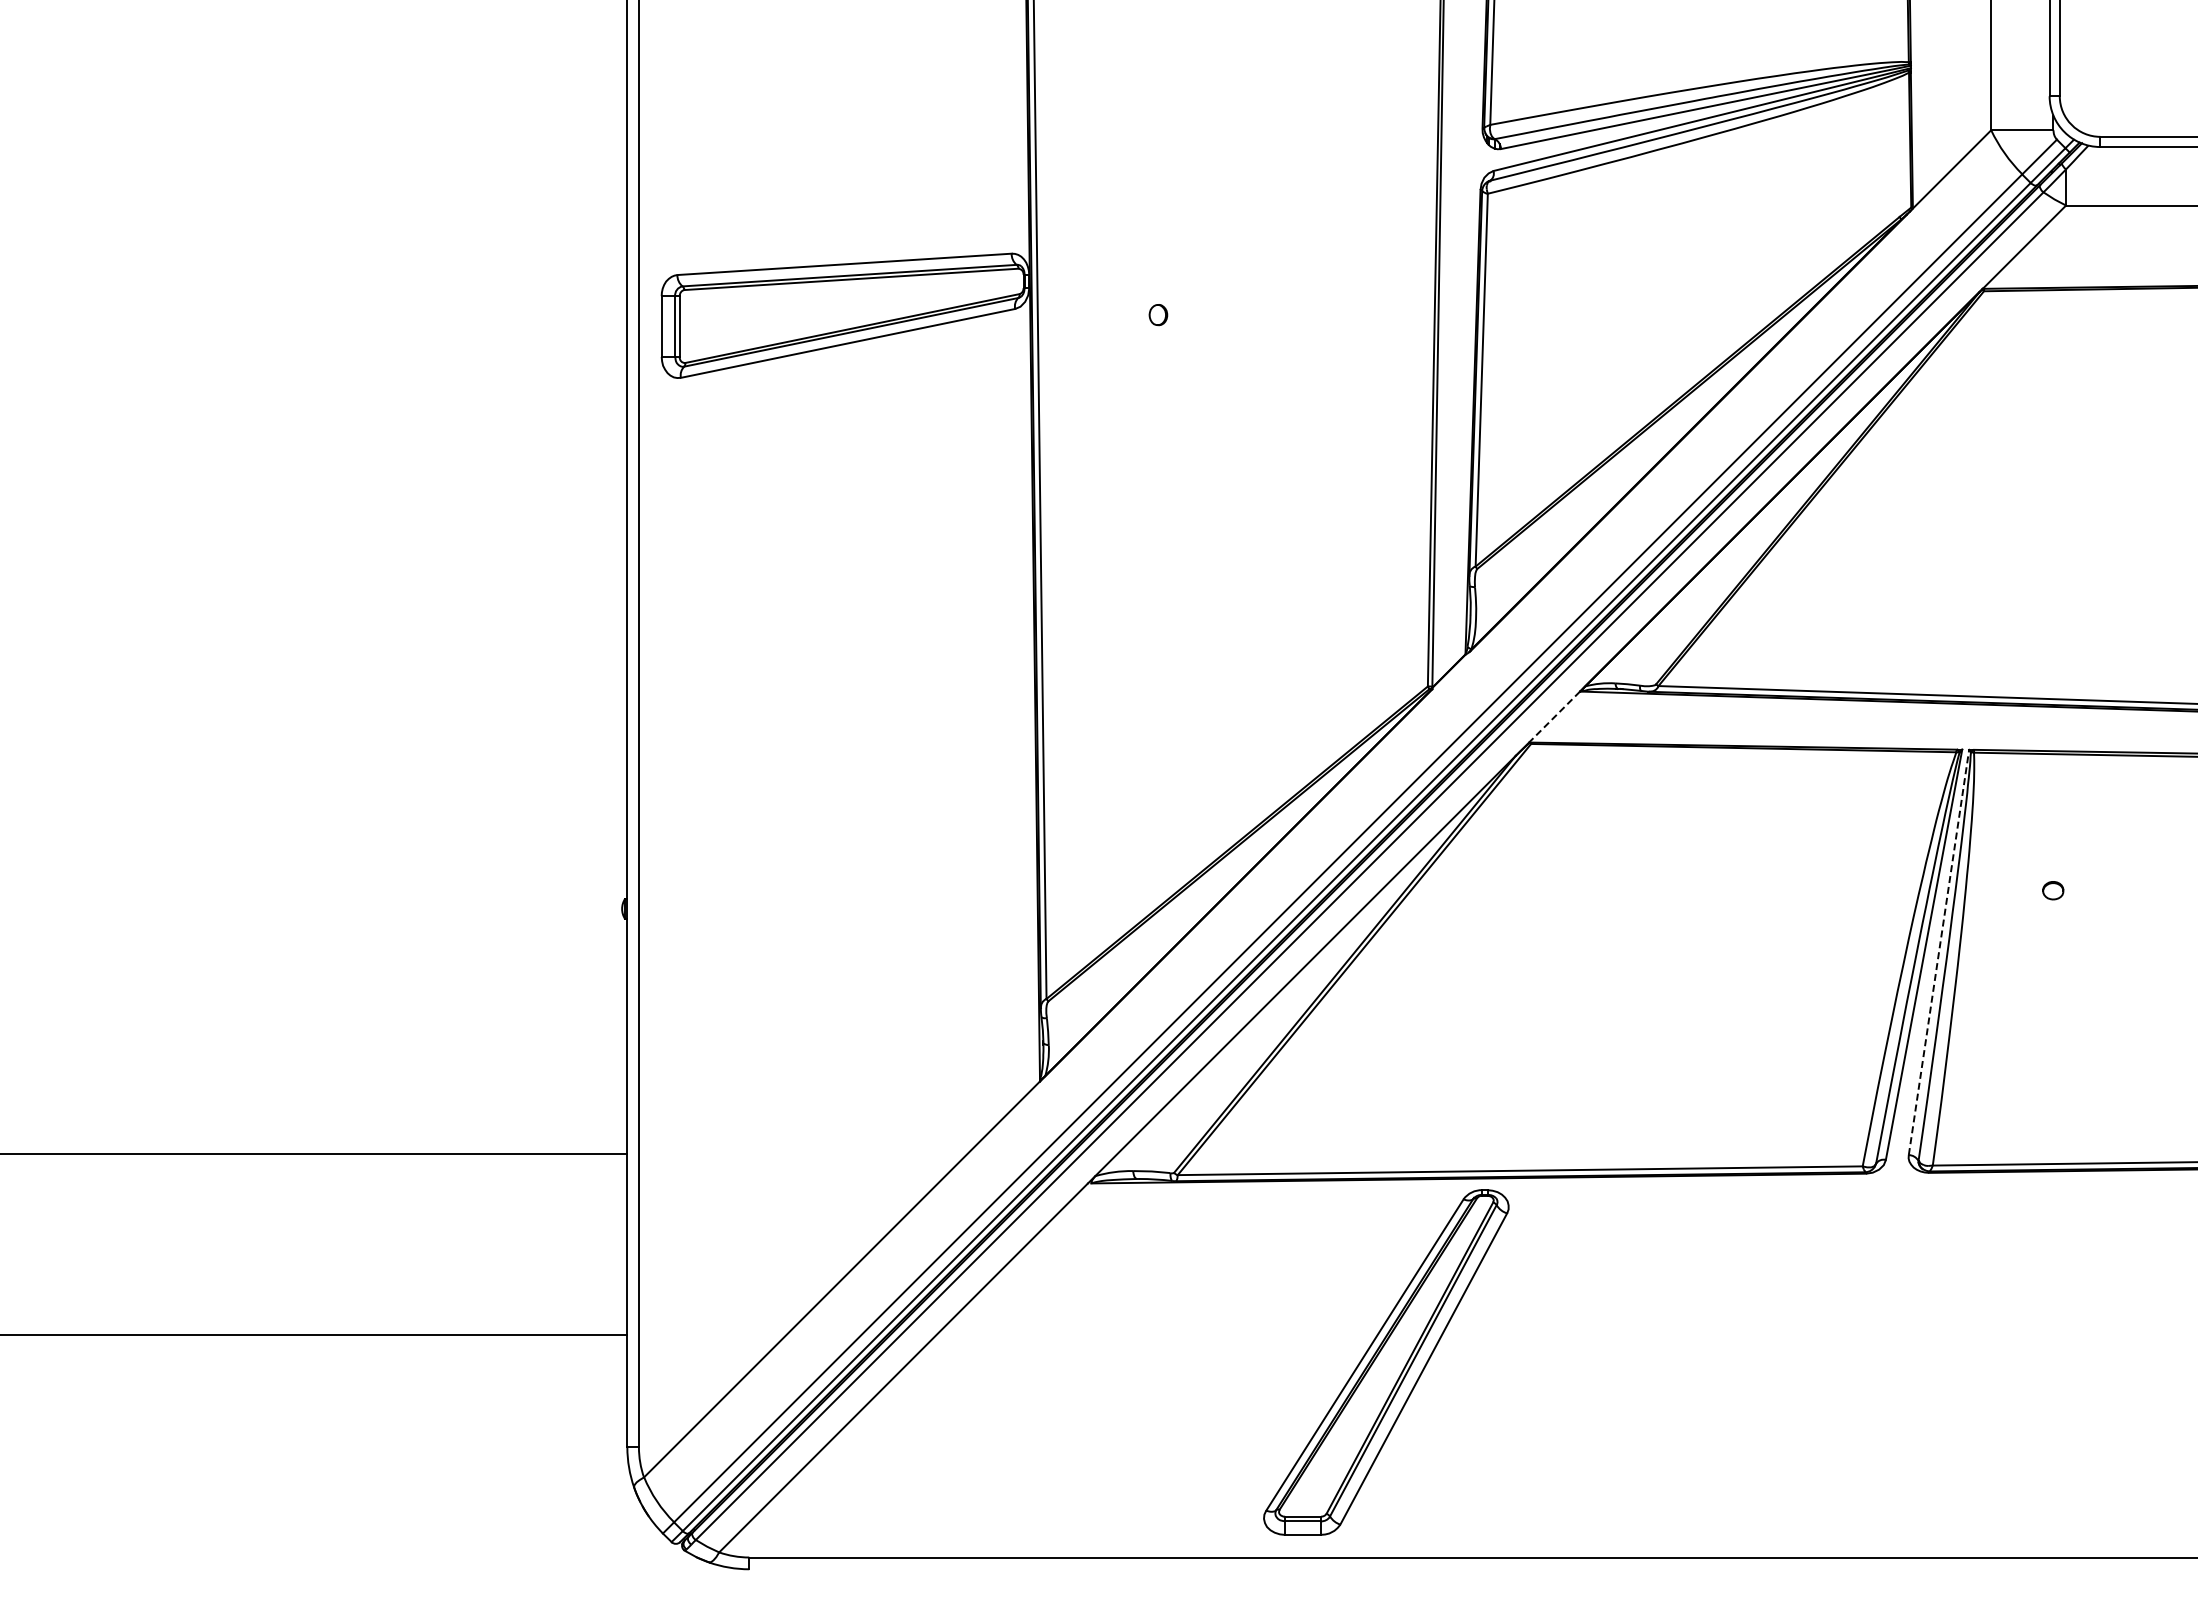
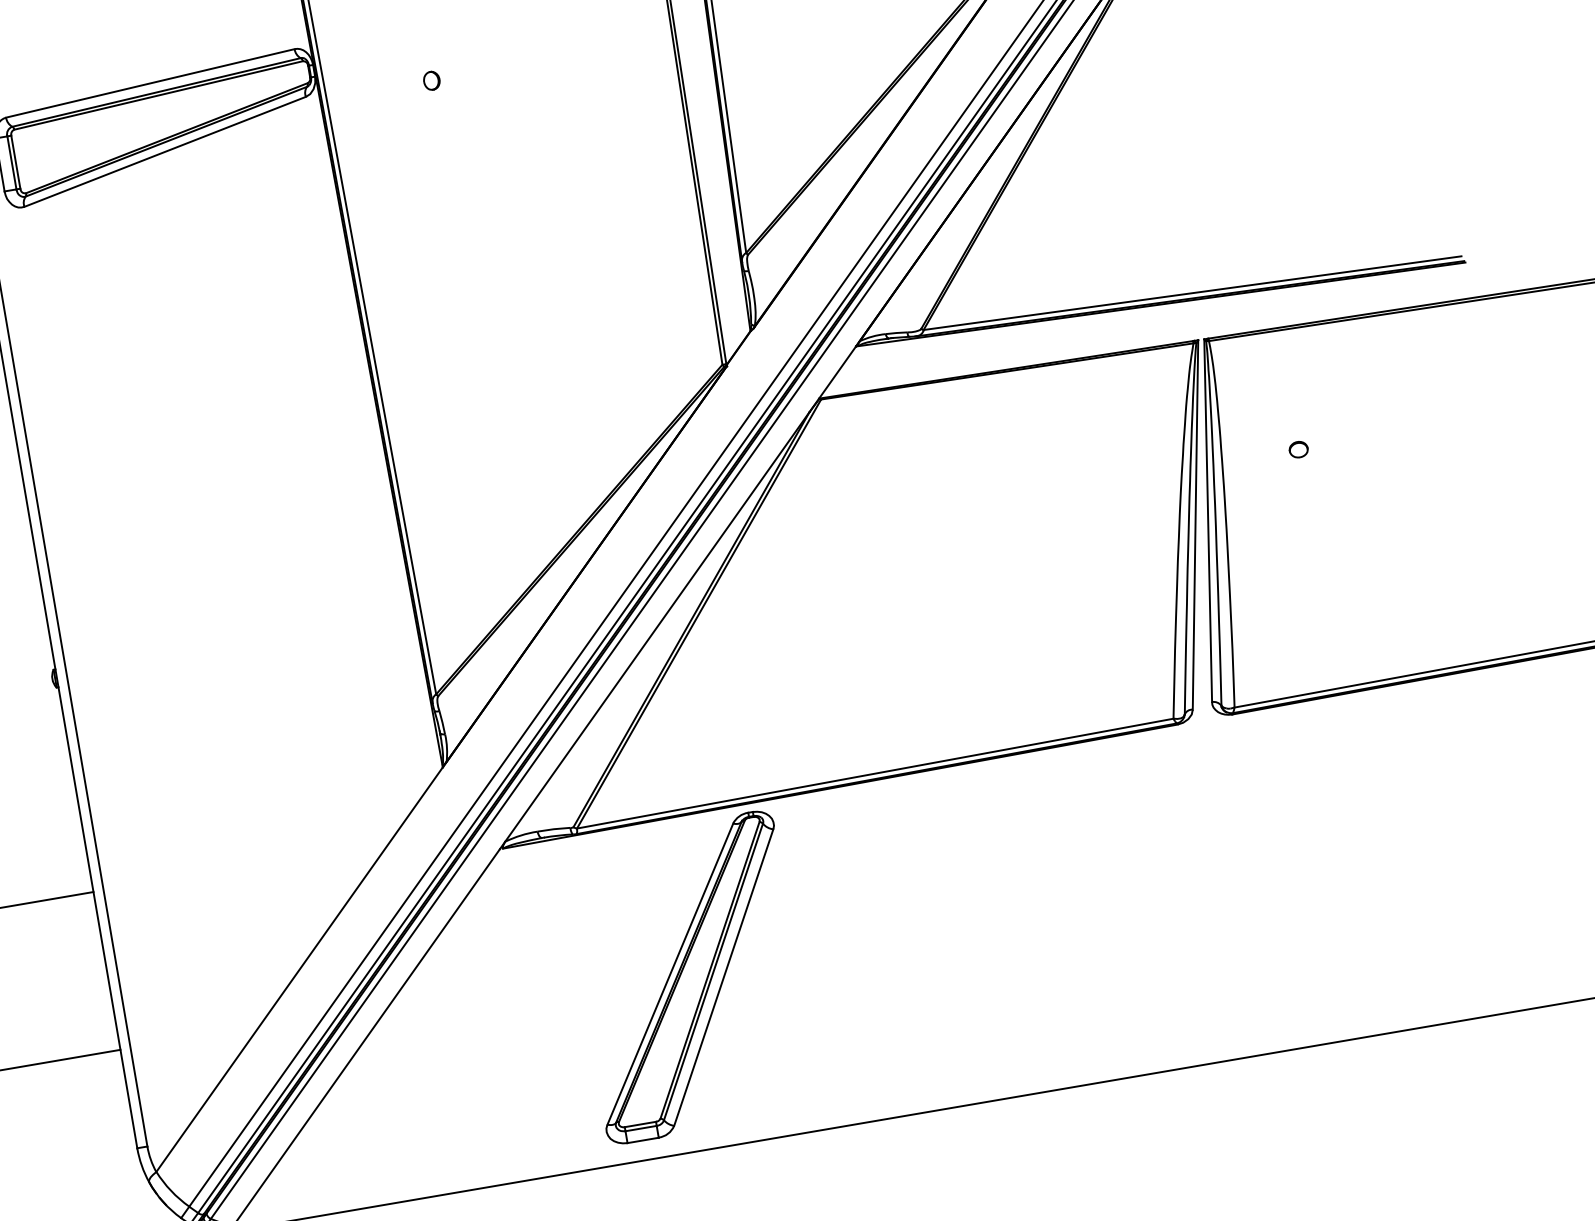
line: (1554, 717) -> (837, 372), dashed -> solid
line: (1938, 952) -> (1207, 520), dashed -> solid
part: (1386, 1362) -> (690, 977), moved

